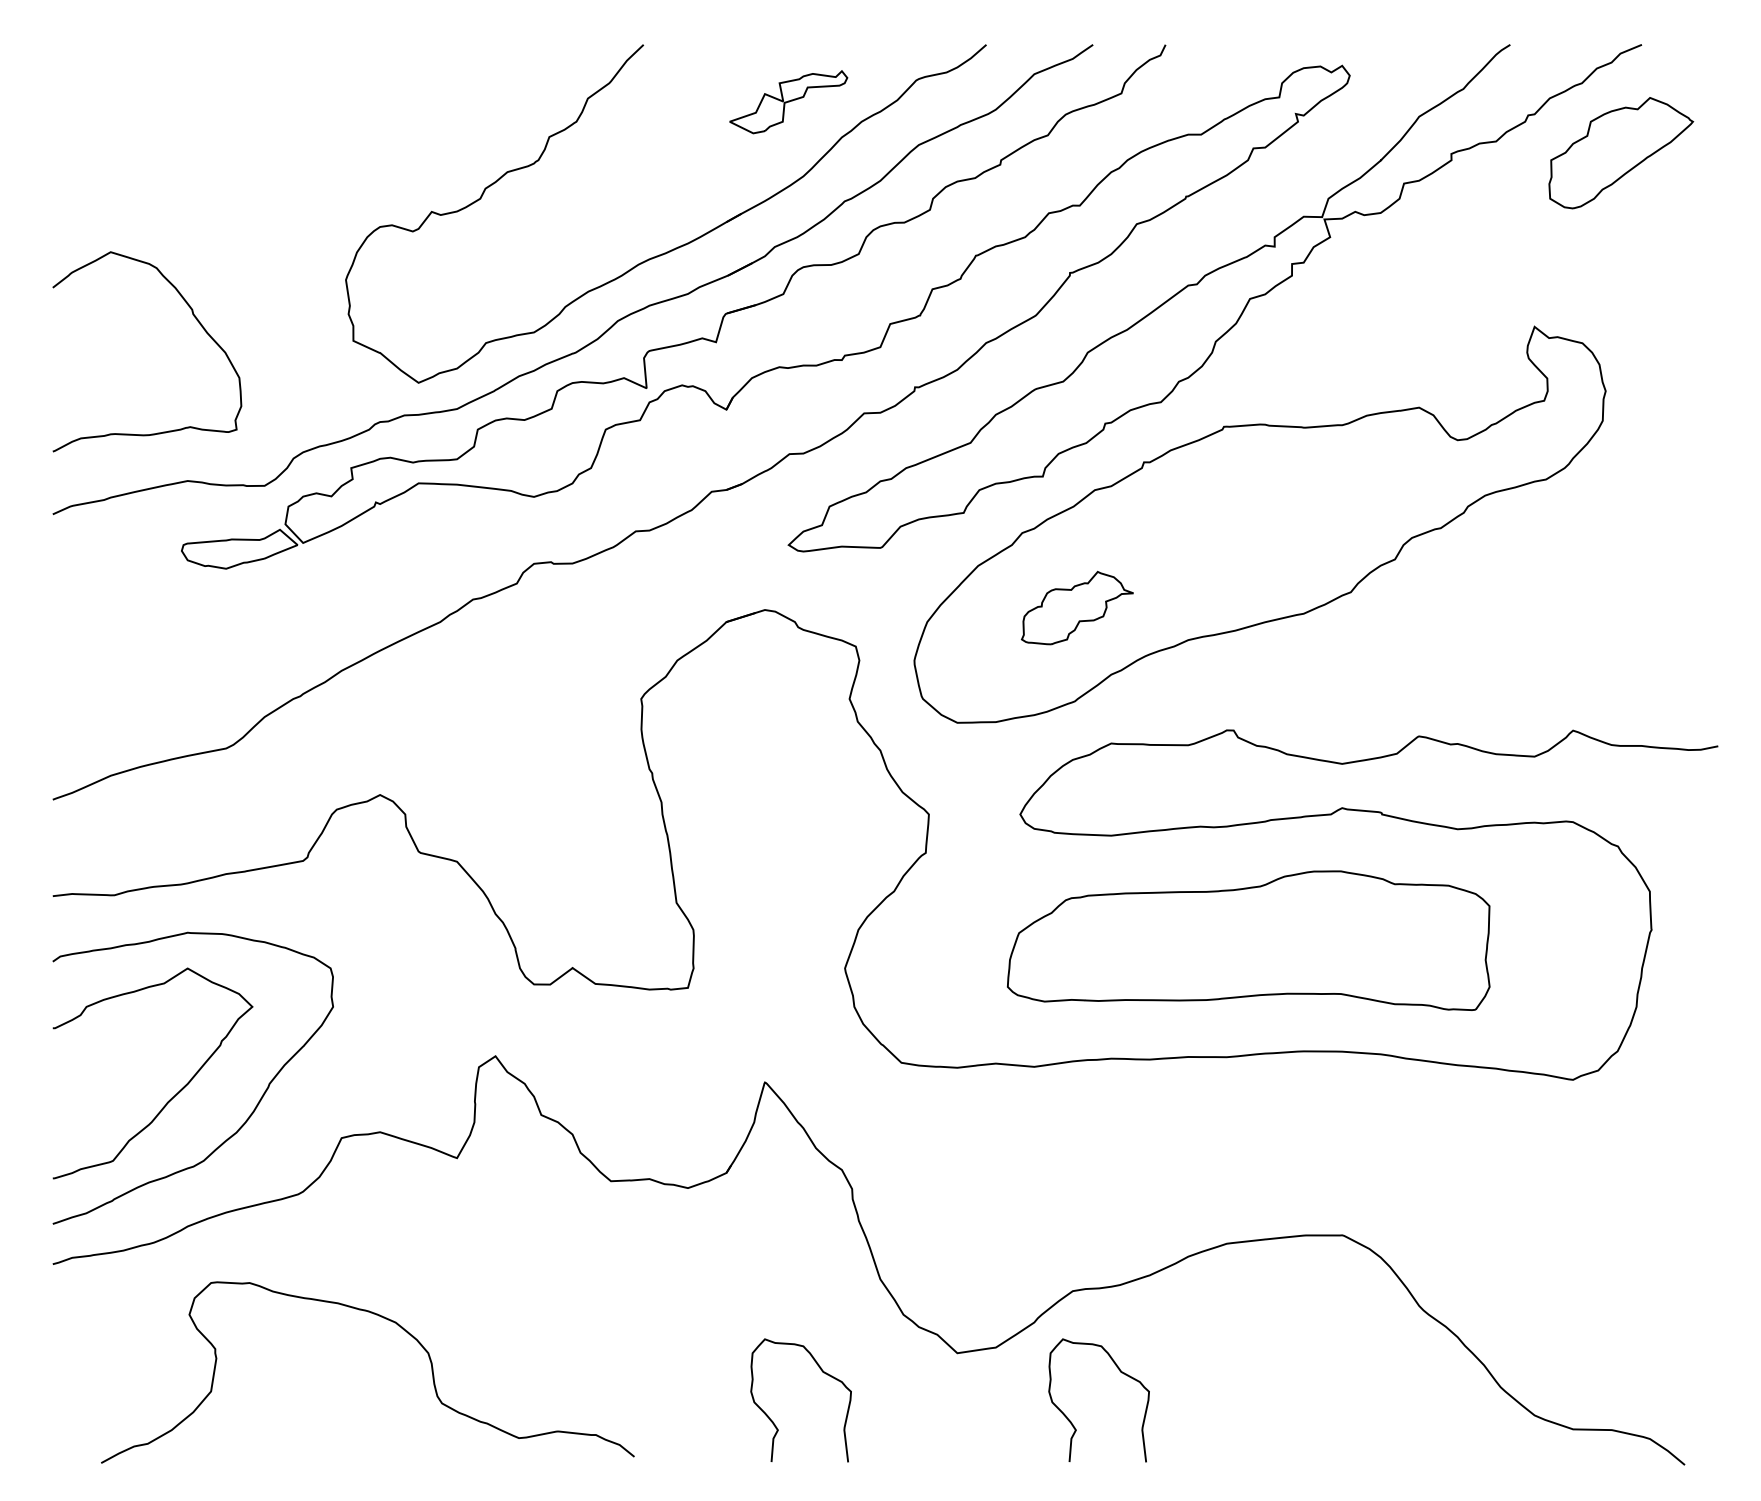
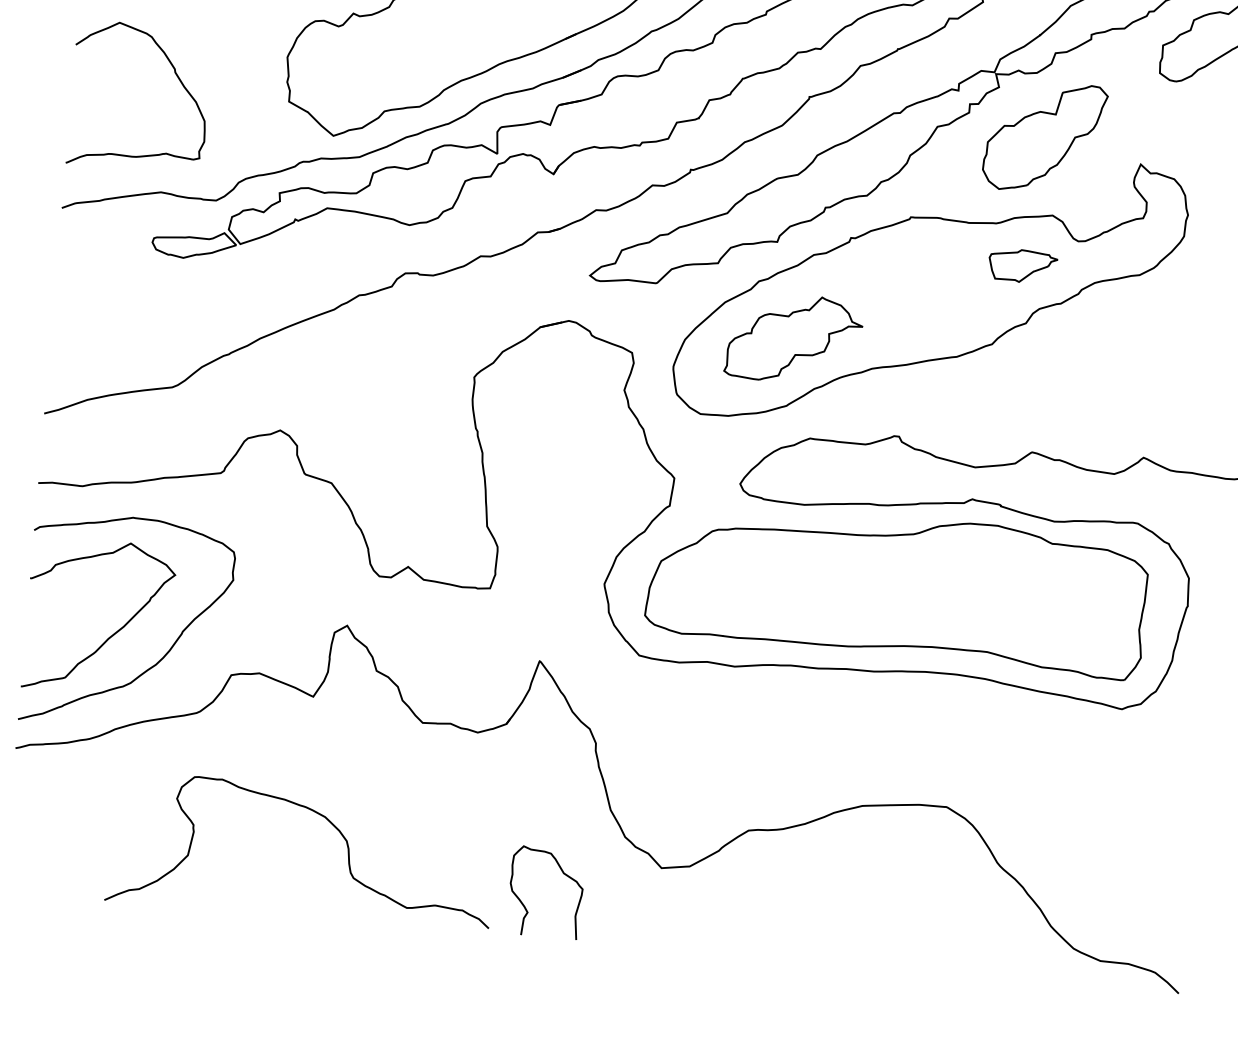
part: (1399, 300) -> (1045, 137), added
part: (1383, 481) -> (1022, 266), added
part: (1077, 607) -> (794, 338), size x1.67
part: (1248, 940) -> (896, 588), size x1.43
curve: (403, 1330) -> (330, 823), moved
curve: (1071, 1421) -> (739, 924), removed

